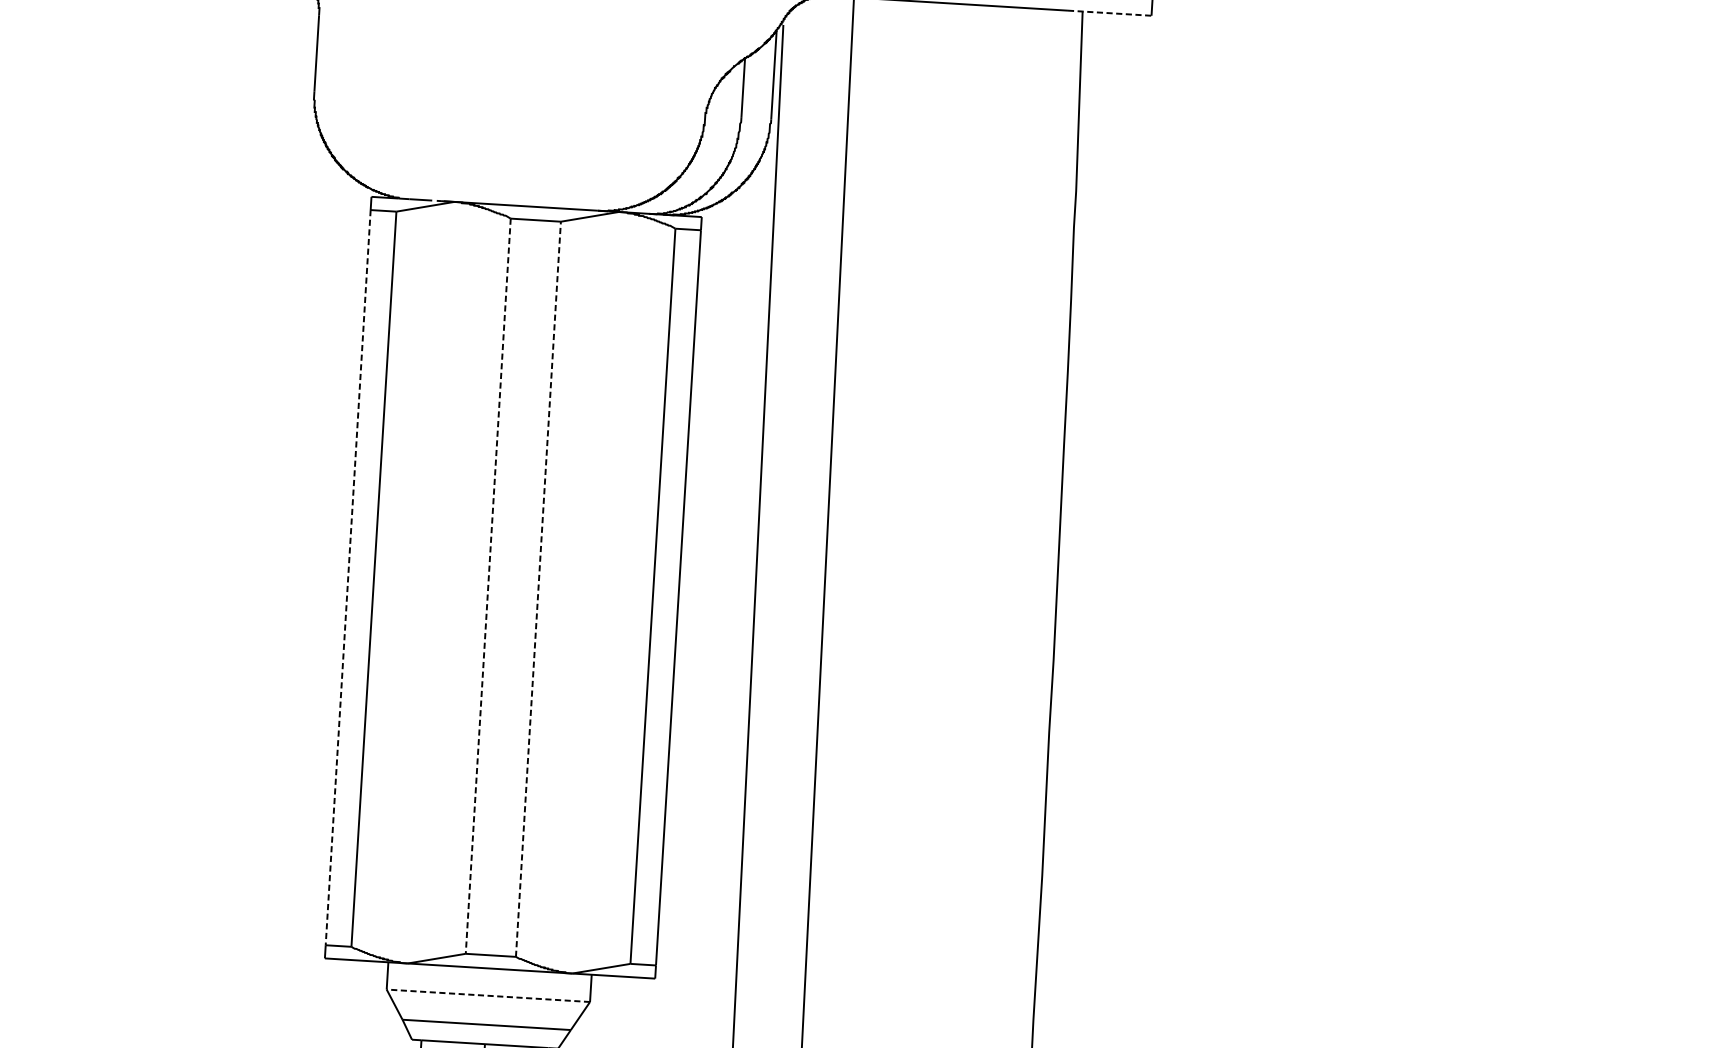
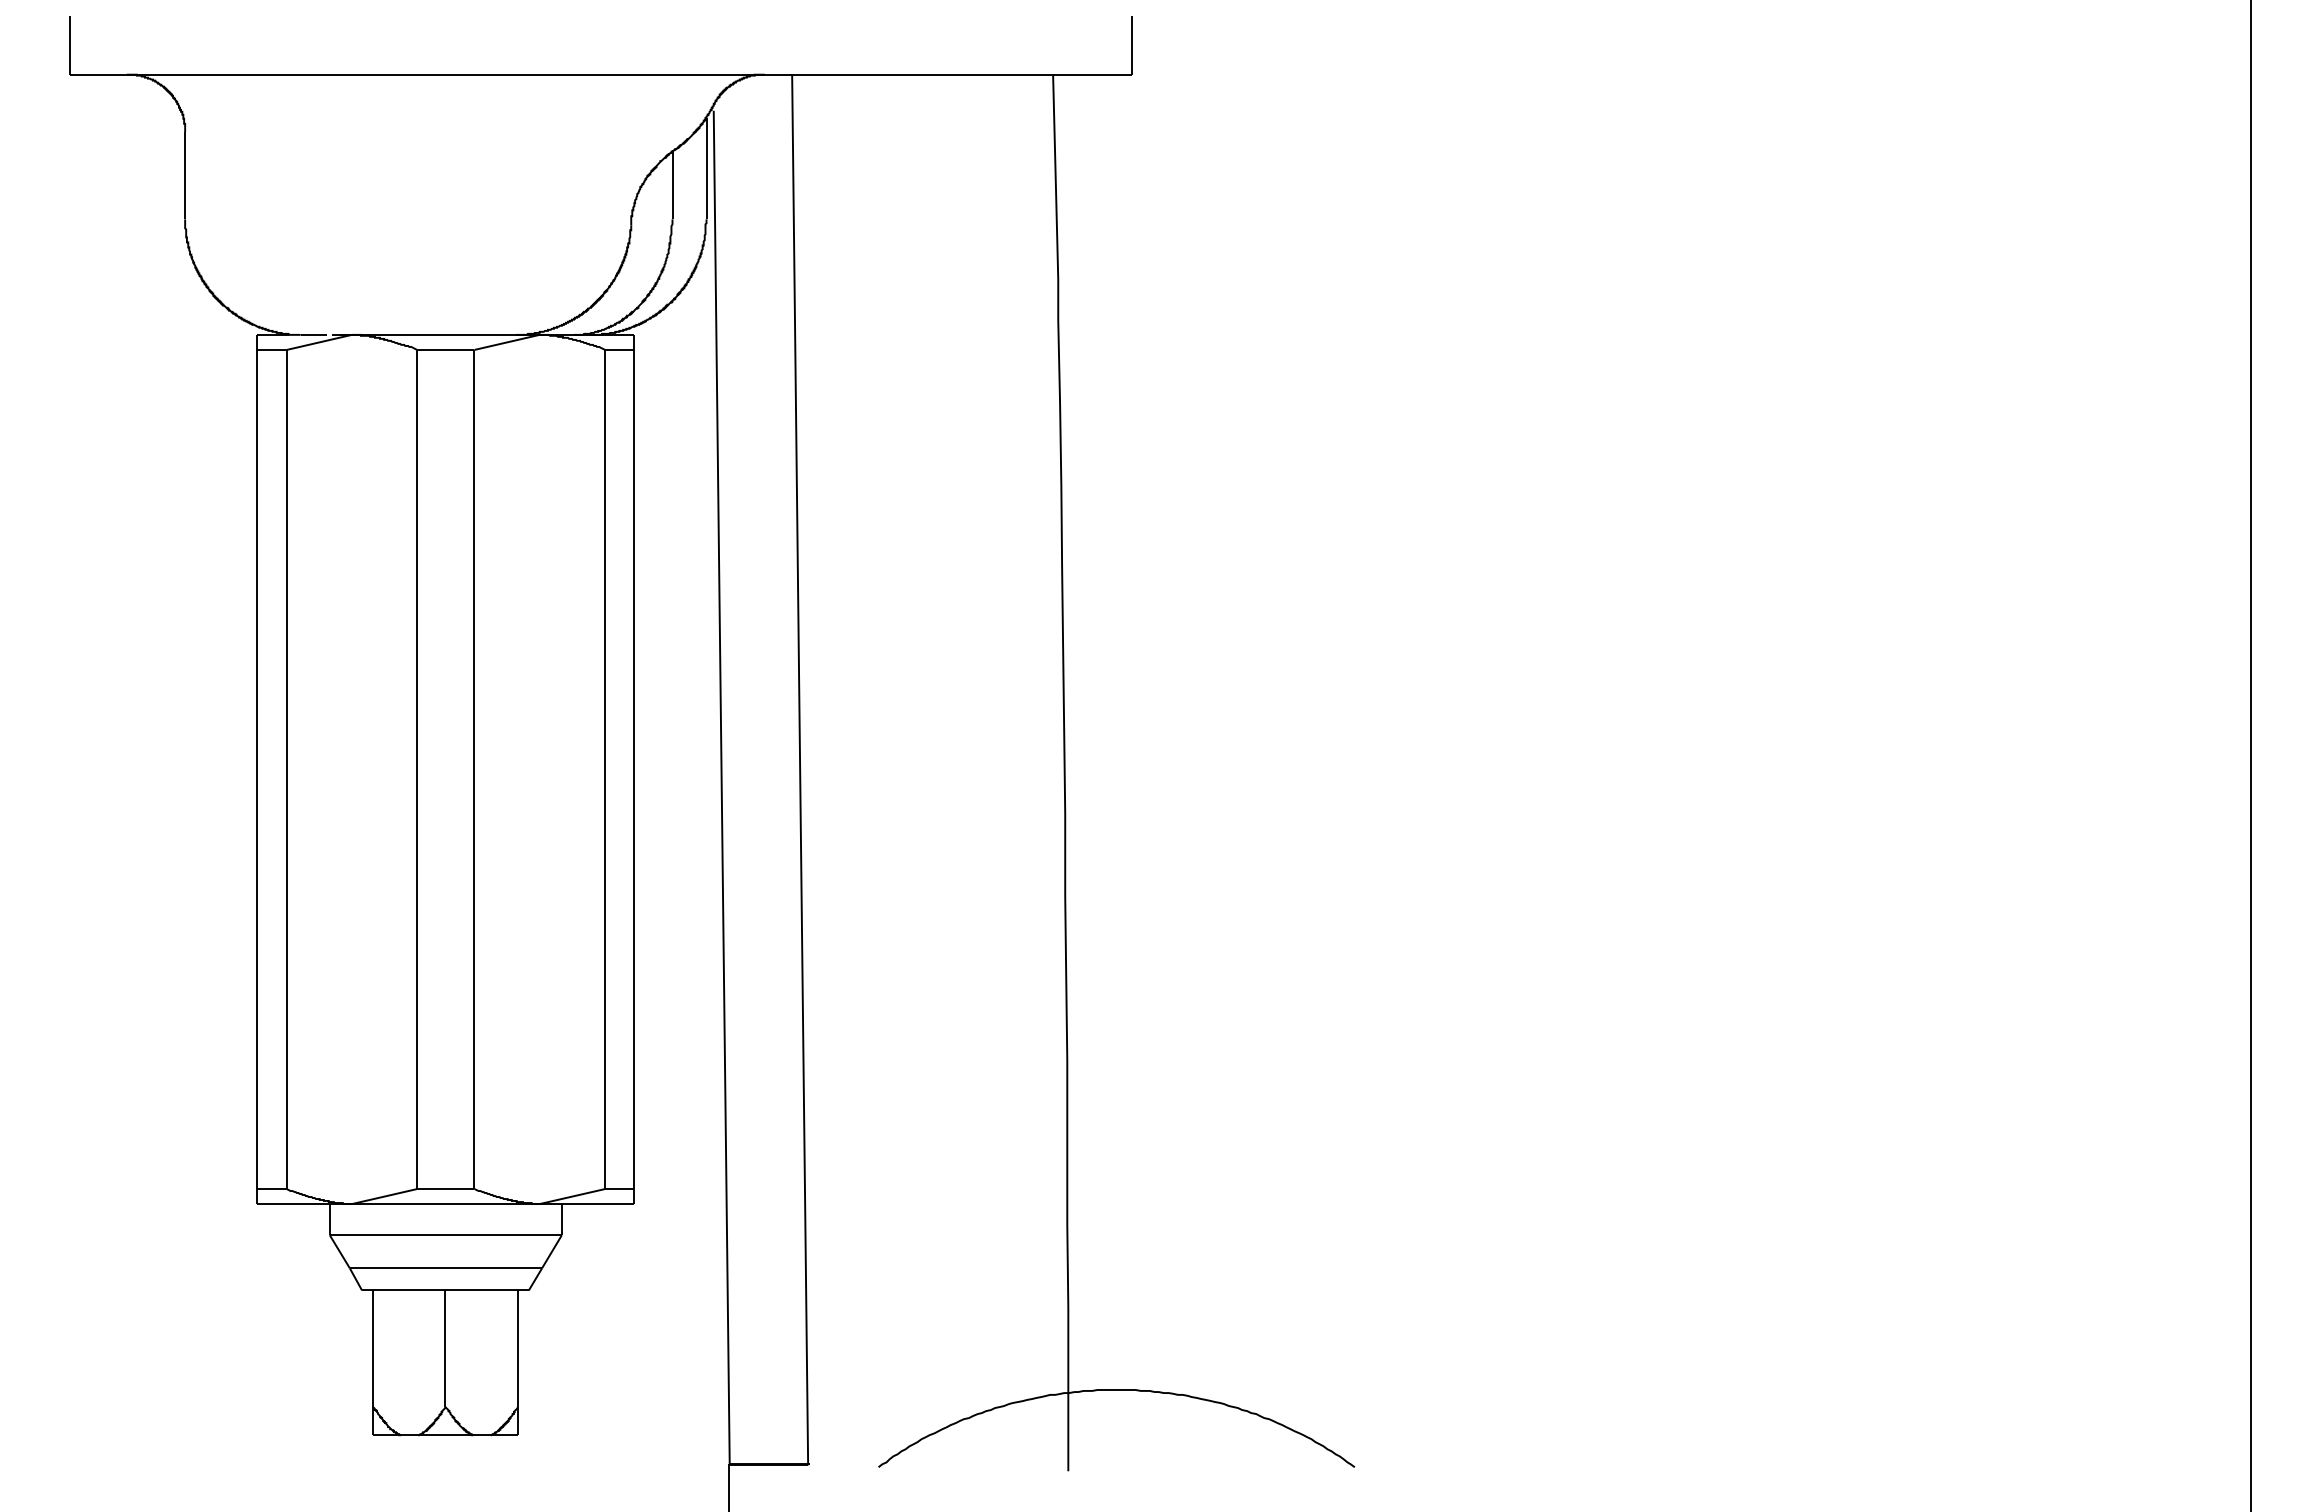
line: (1110, 13) -> (1084, 74), dashed -> solid
line: (348, 577) -> (257, 769), dashed -> solid
line: (488, 586) -> (417, 769), dashed -> solid
line: (538, 589) -> (474, 769), dashed -> solid
line: (488, 996) -> (445, 1235), dashed -> solid

